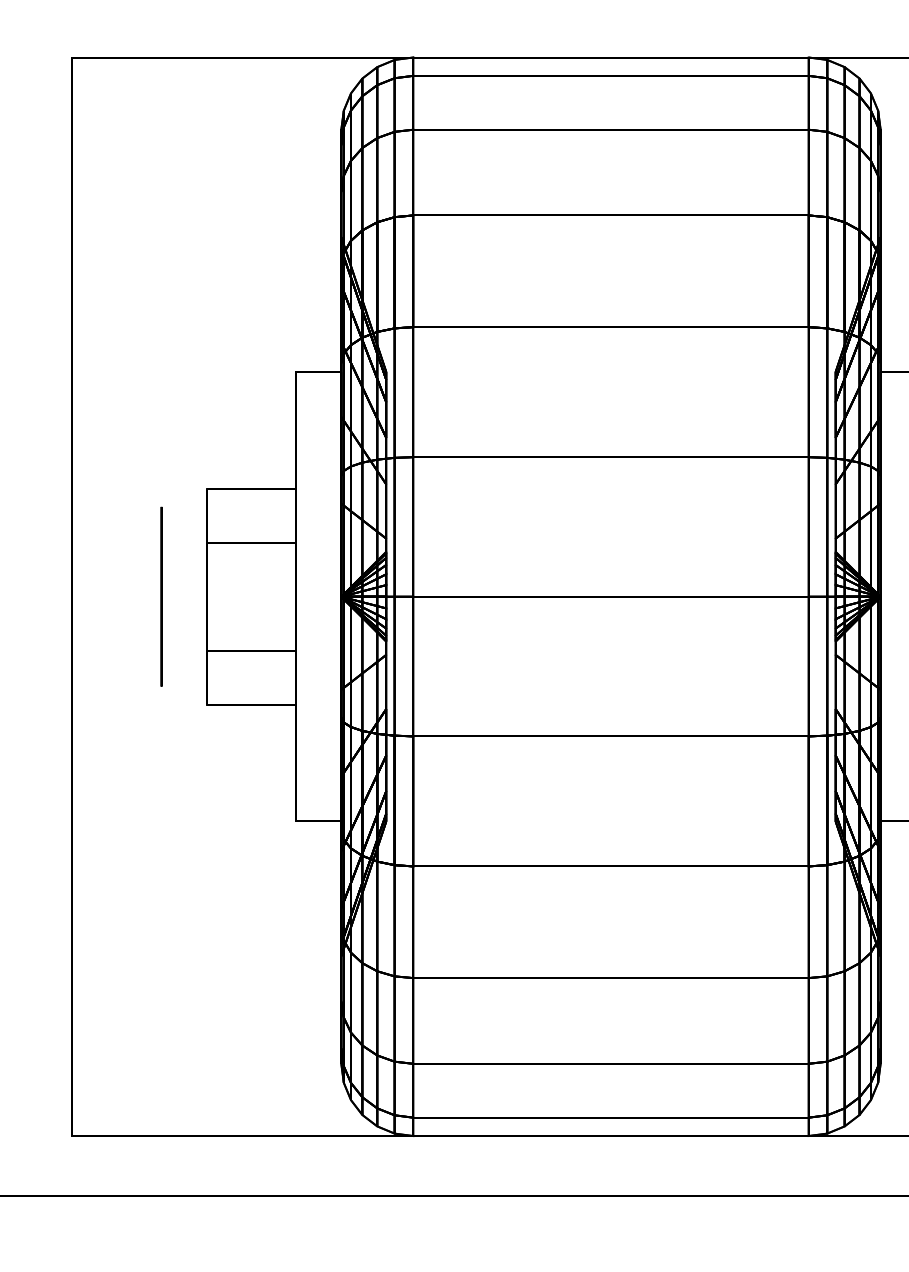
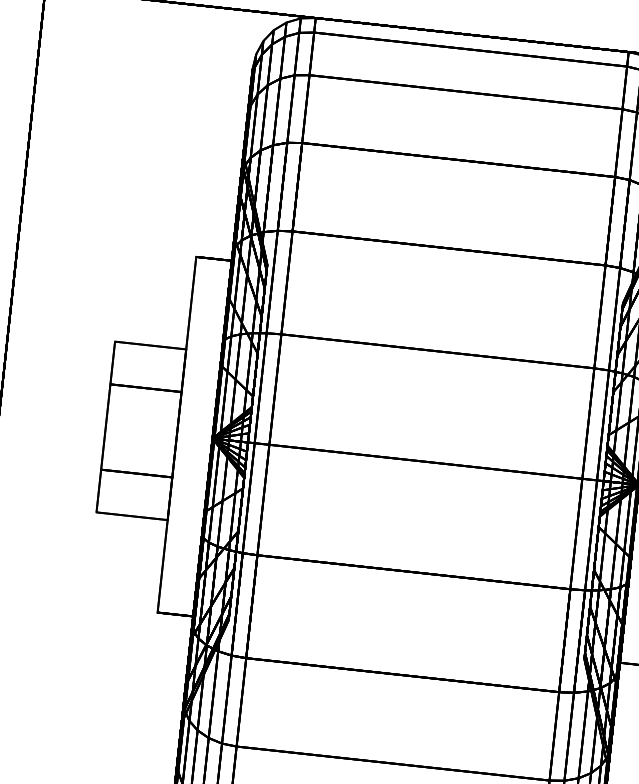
circle: (161, 596) -> (70, 422), removed

